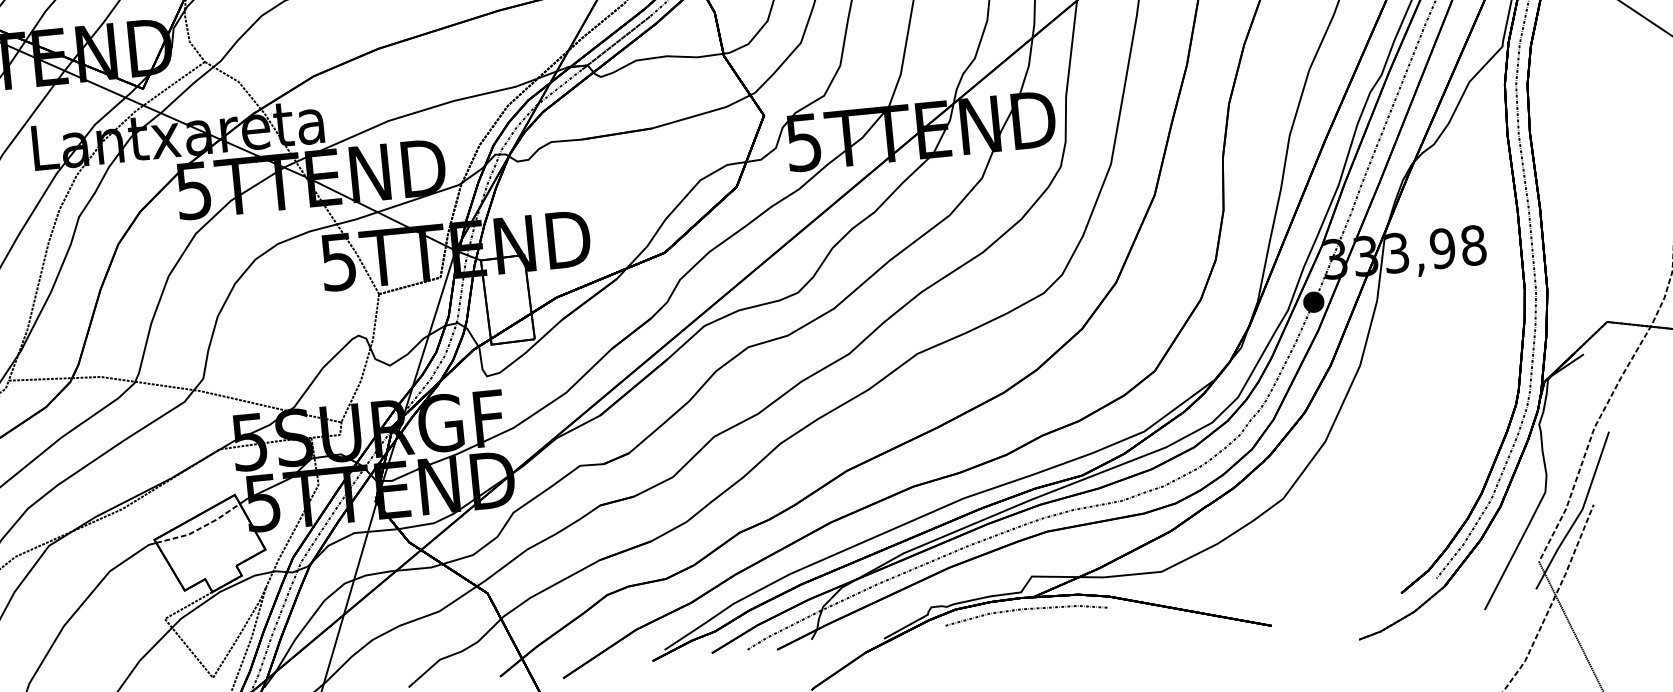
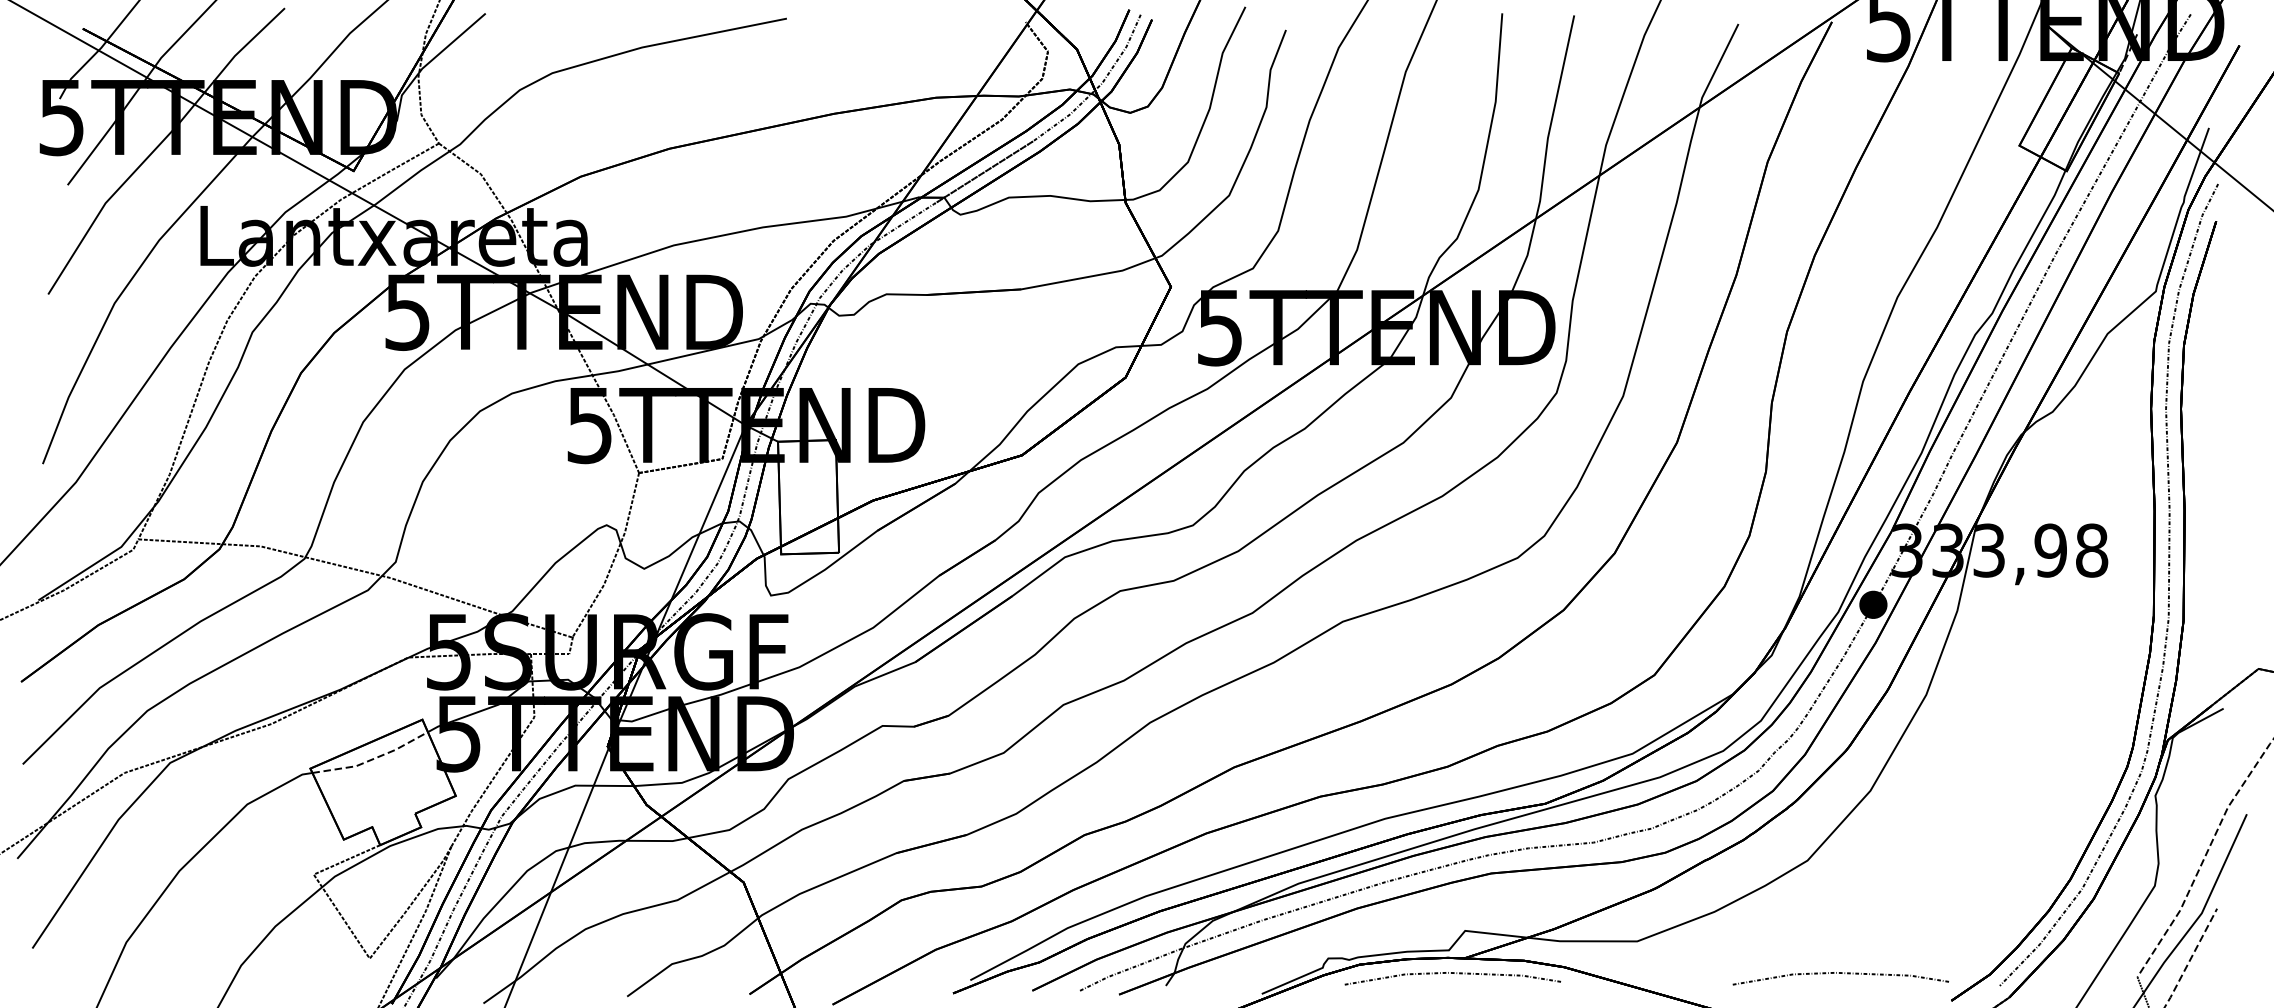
line: (1316, 580) -> (1840, 973), added

